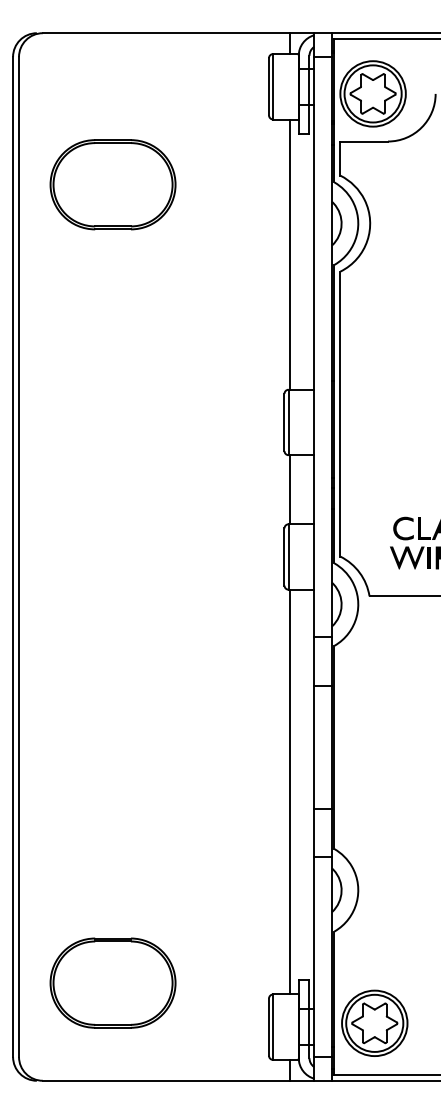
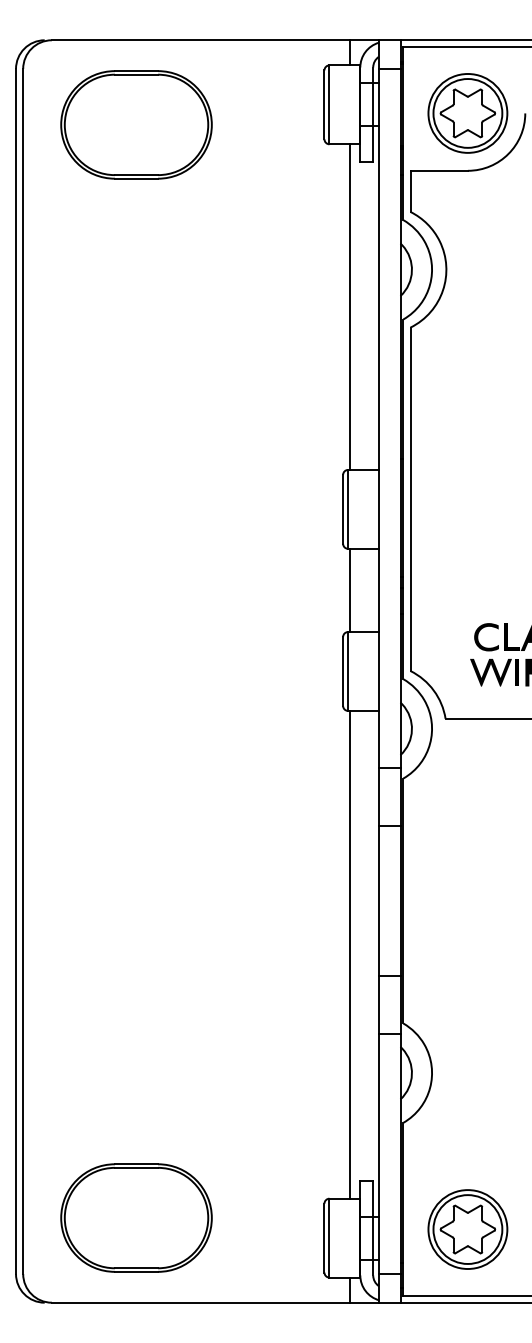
part: (372, 93) -> (467, 113), moved
part: (113, 184) -> (136, 124), moved
part: (113, 982) -> (136, 1217), moved
part: (374, 1023) -> (467, 1229), moved

